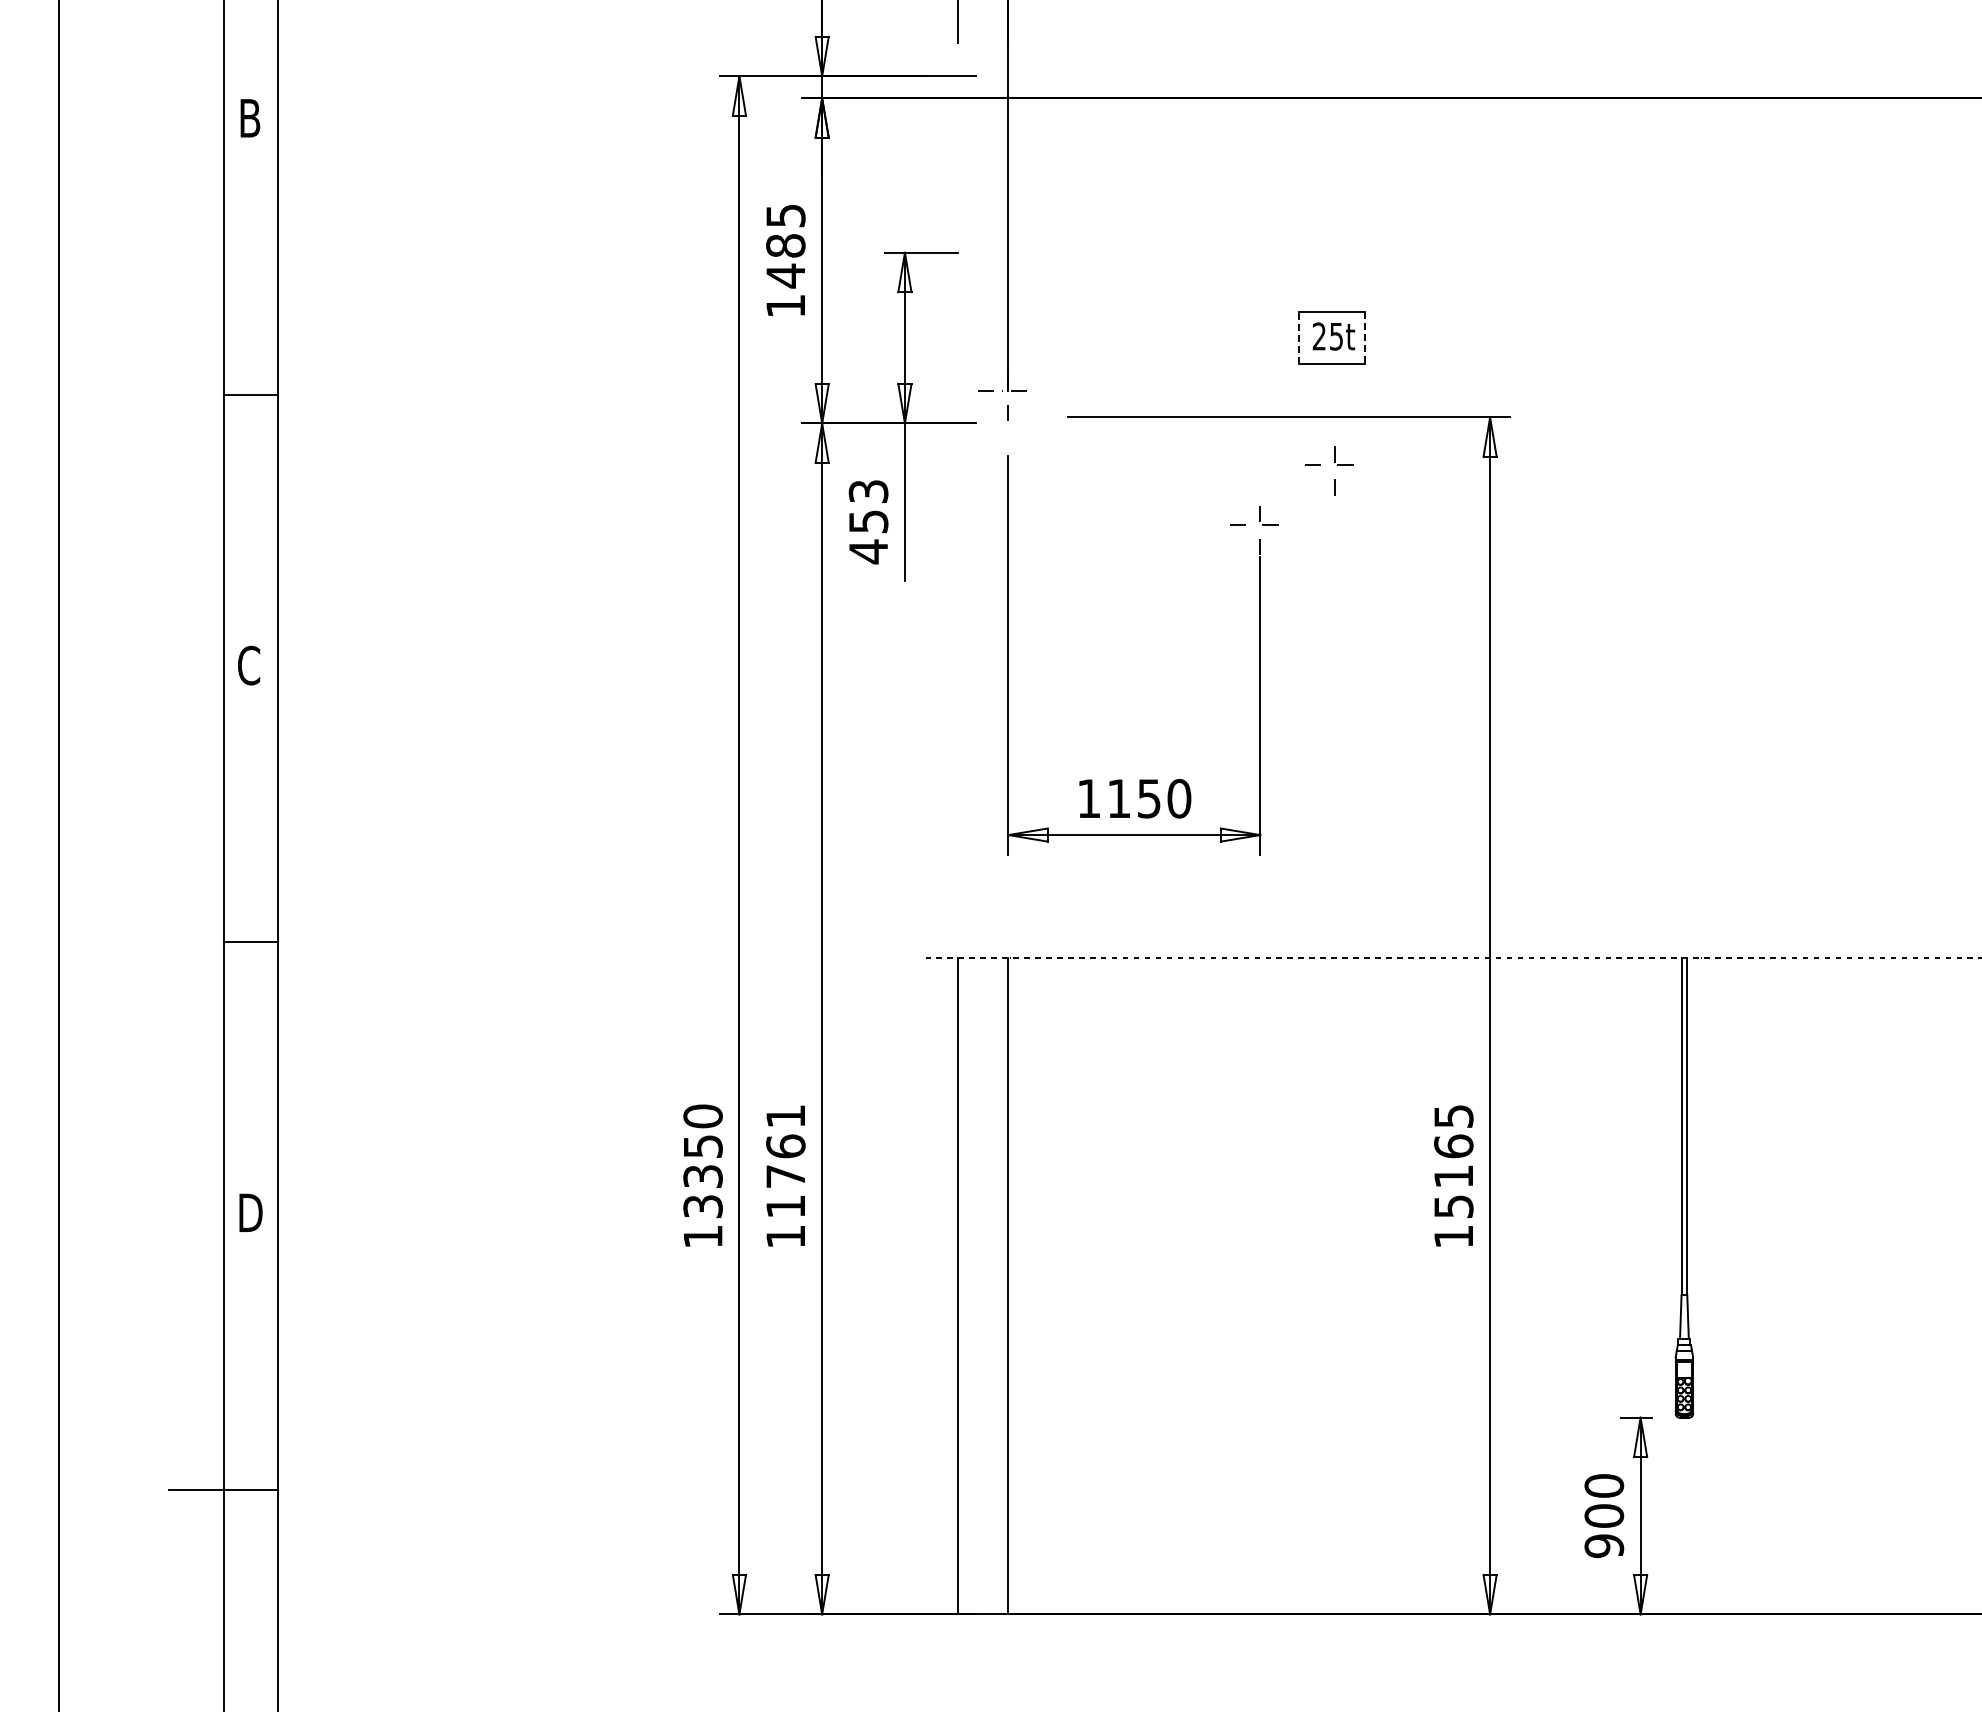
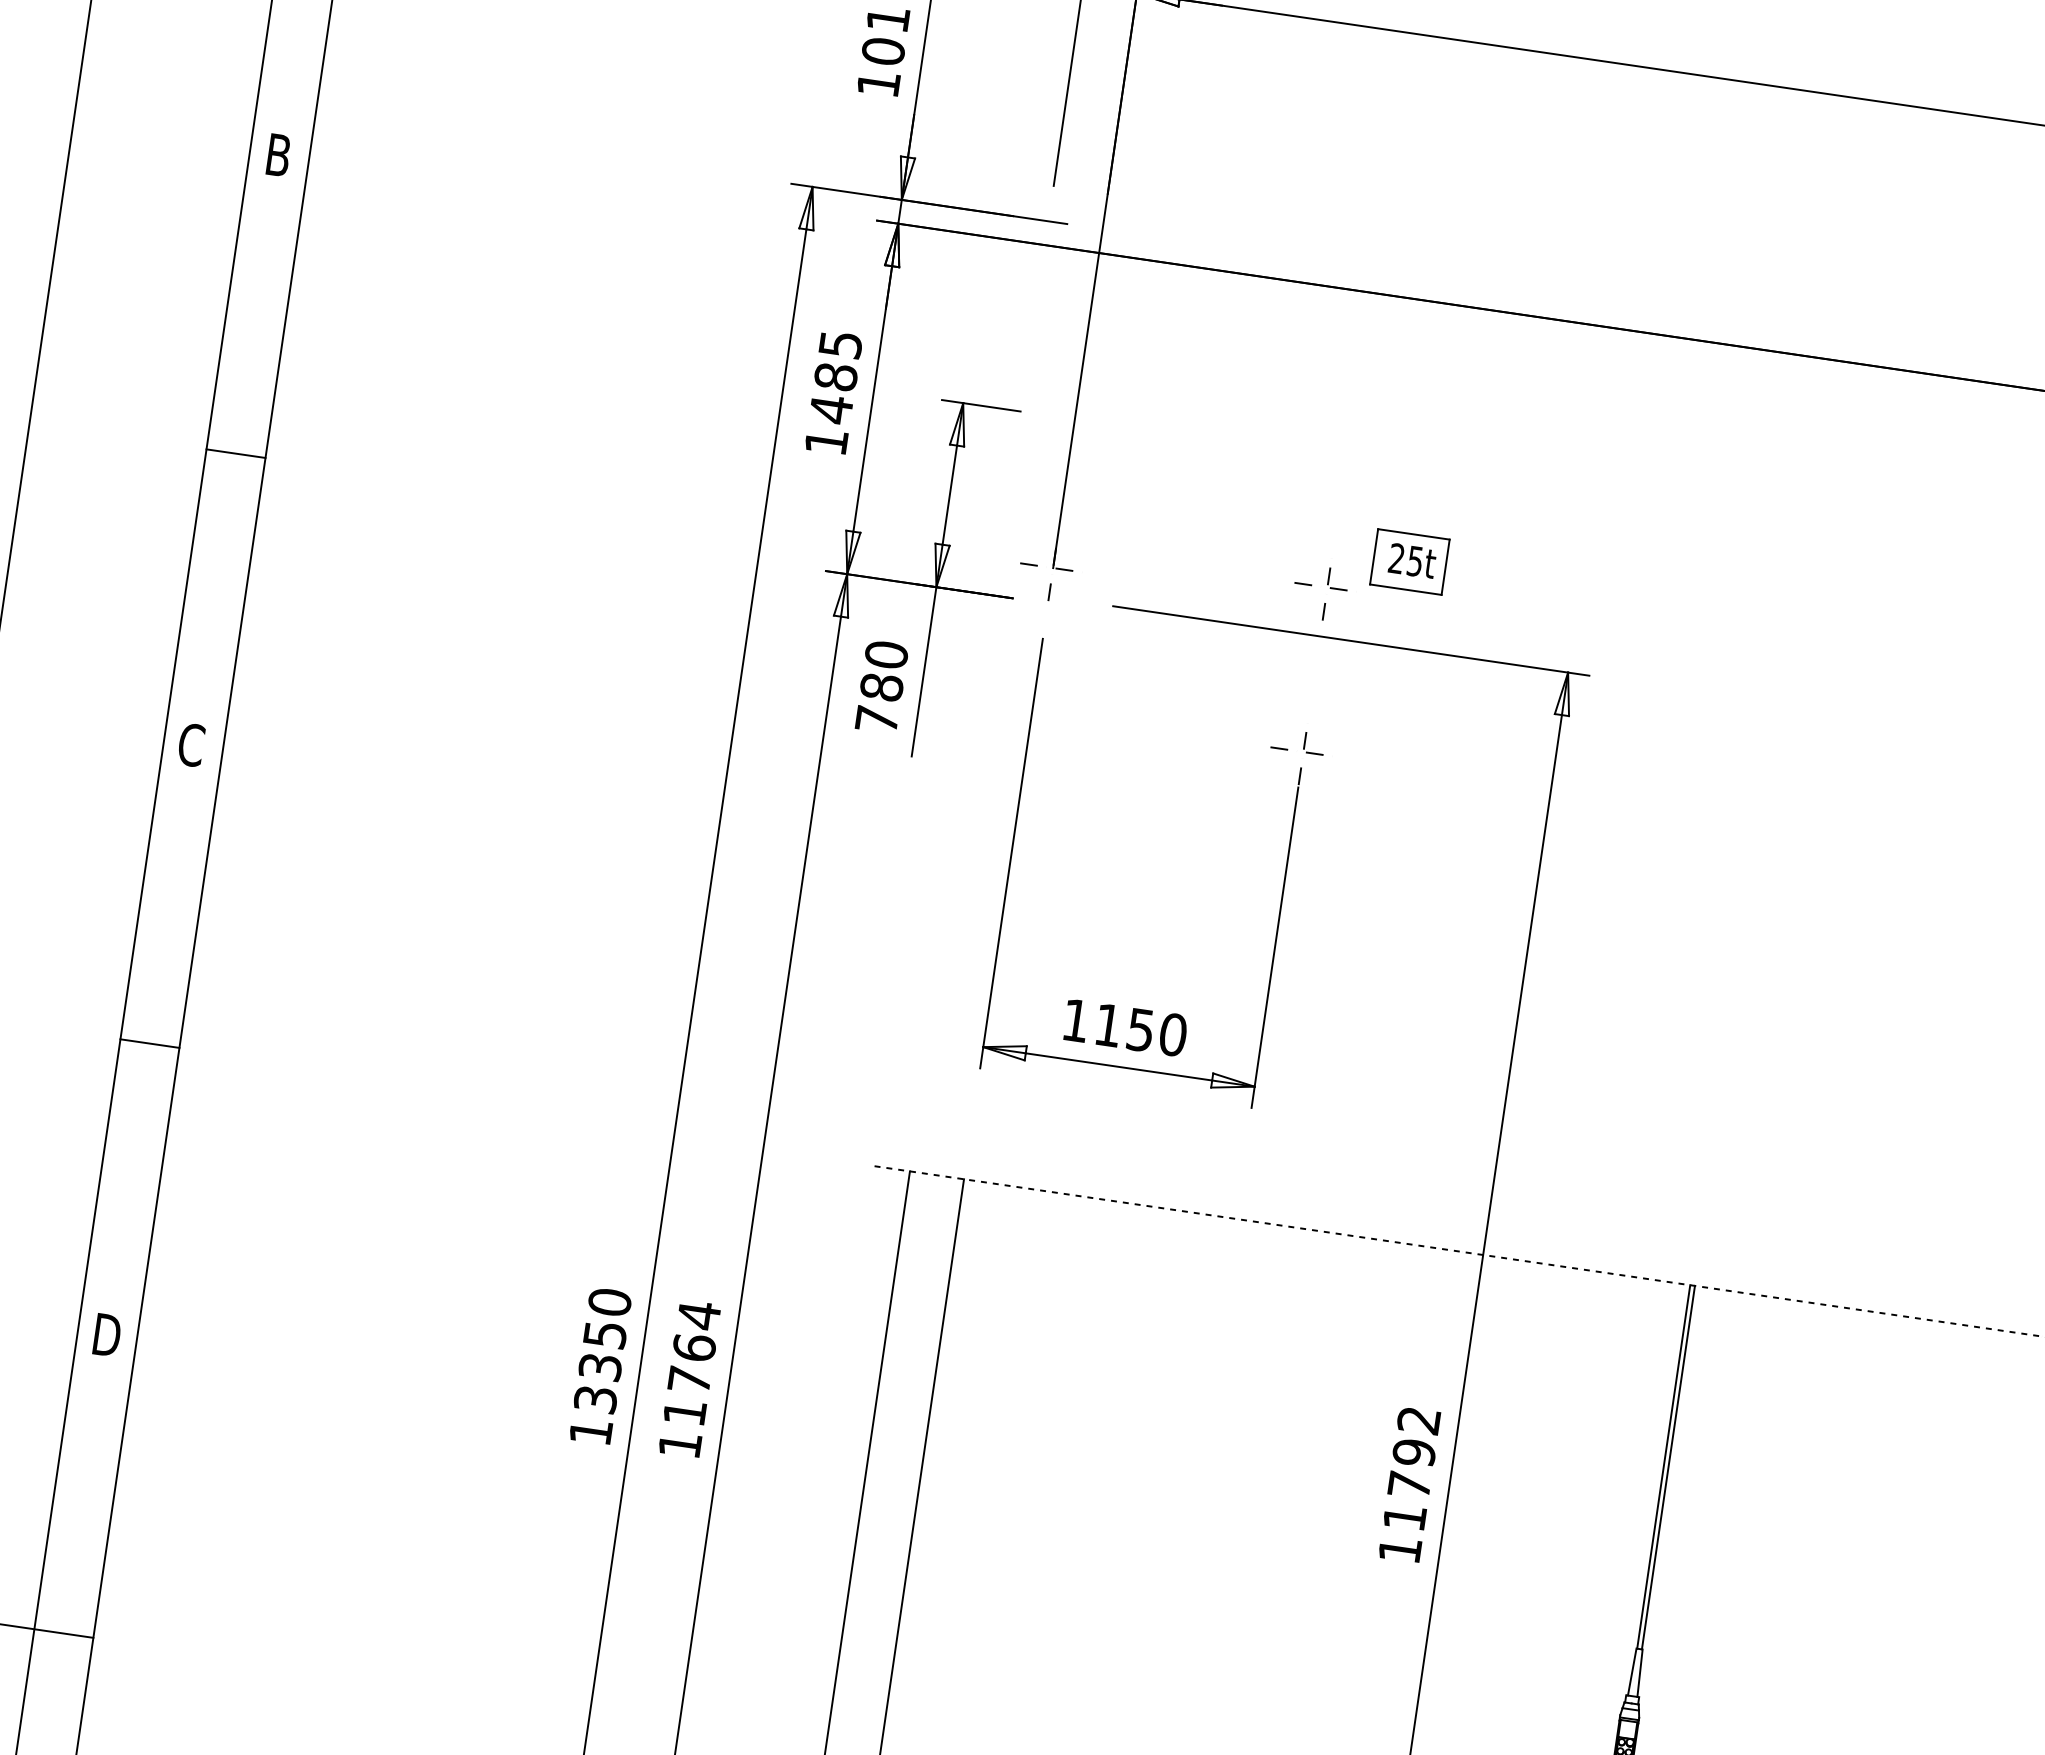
line: (1298, 337) -> (1374, 556), dashed -> solid
line: (1364, 337) -> (1445, 566), dashed -> solid
part: (1334, 462) -> (1327, 584), moved
text: (868, 521) -> (881, 687), 453 -> 780
text: (785, 1116) -> (698, 1315), 11761 -> 11764
text: (1453, 1161) -> (1411, 1468), 15165 -> 11792

